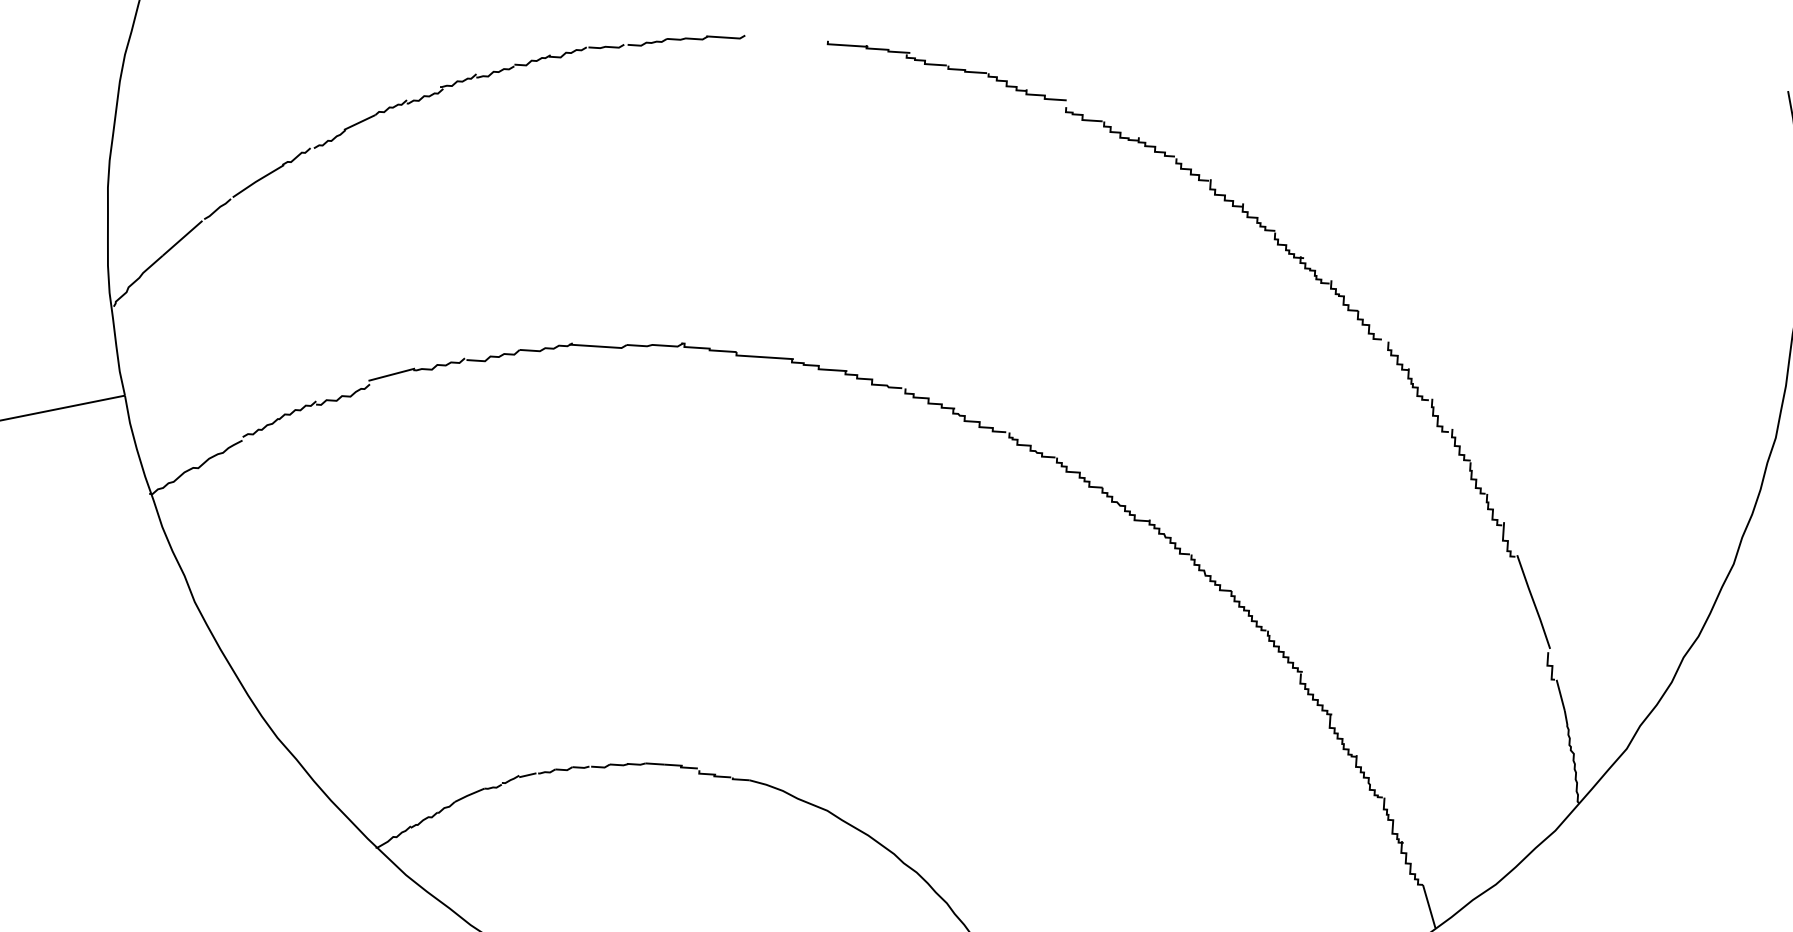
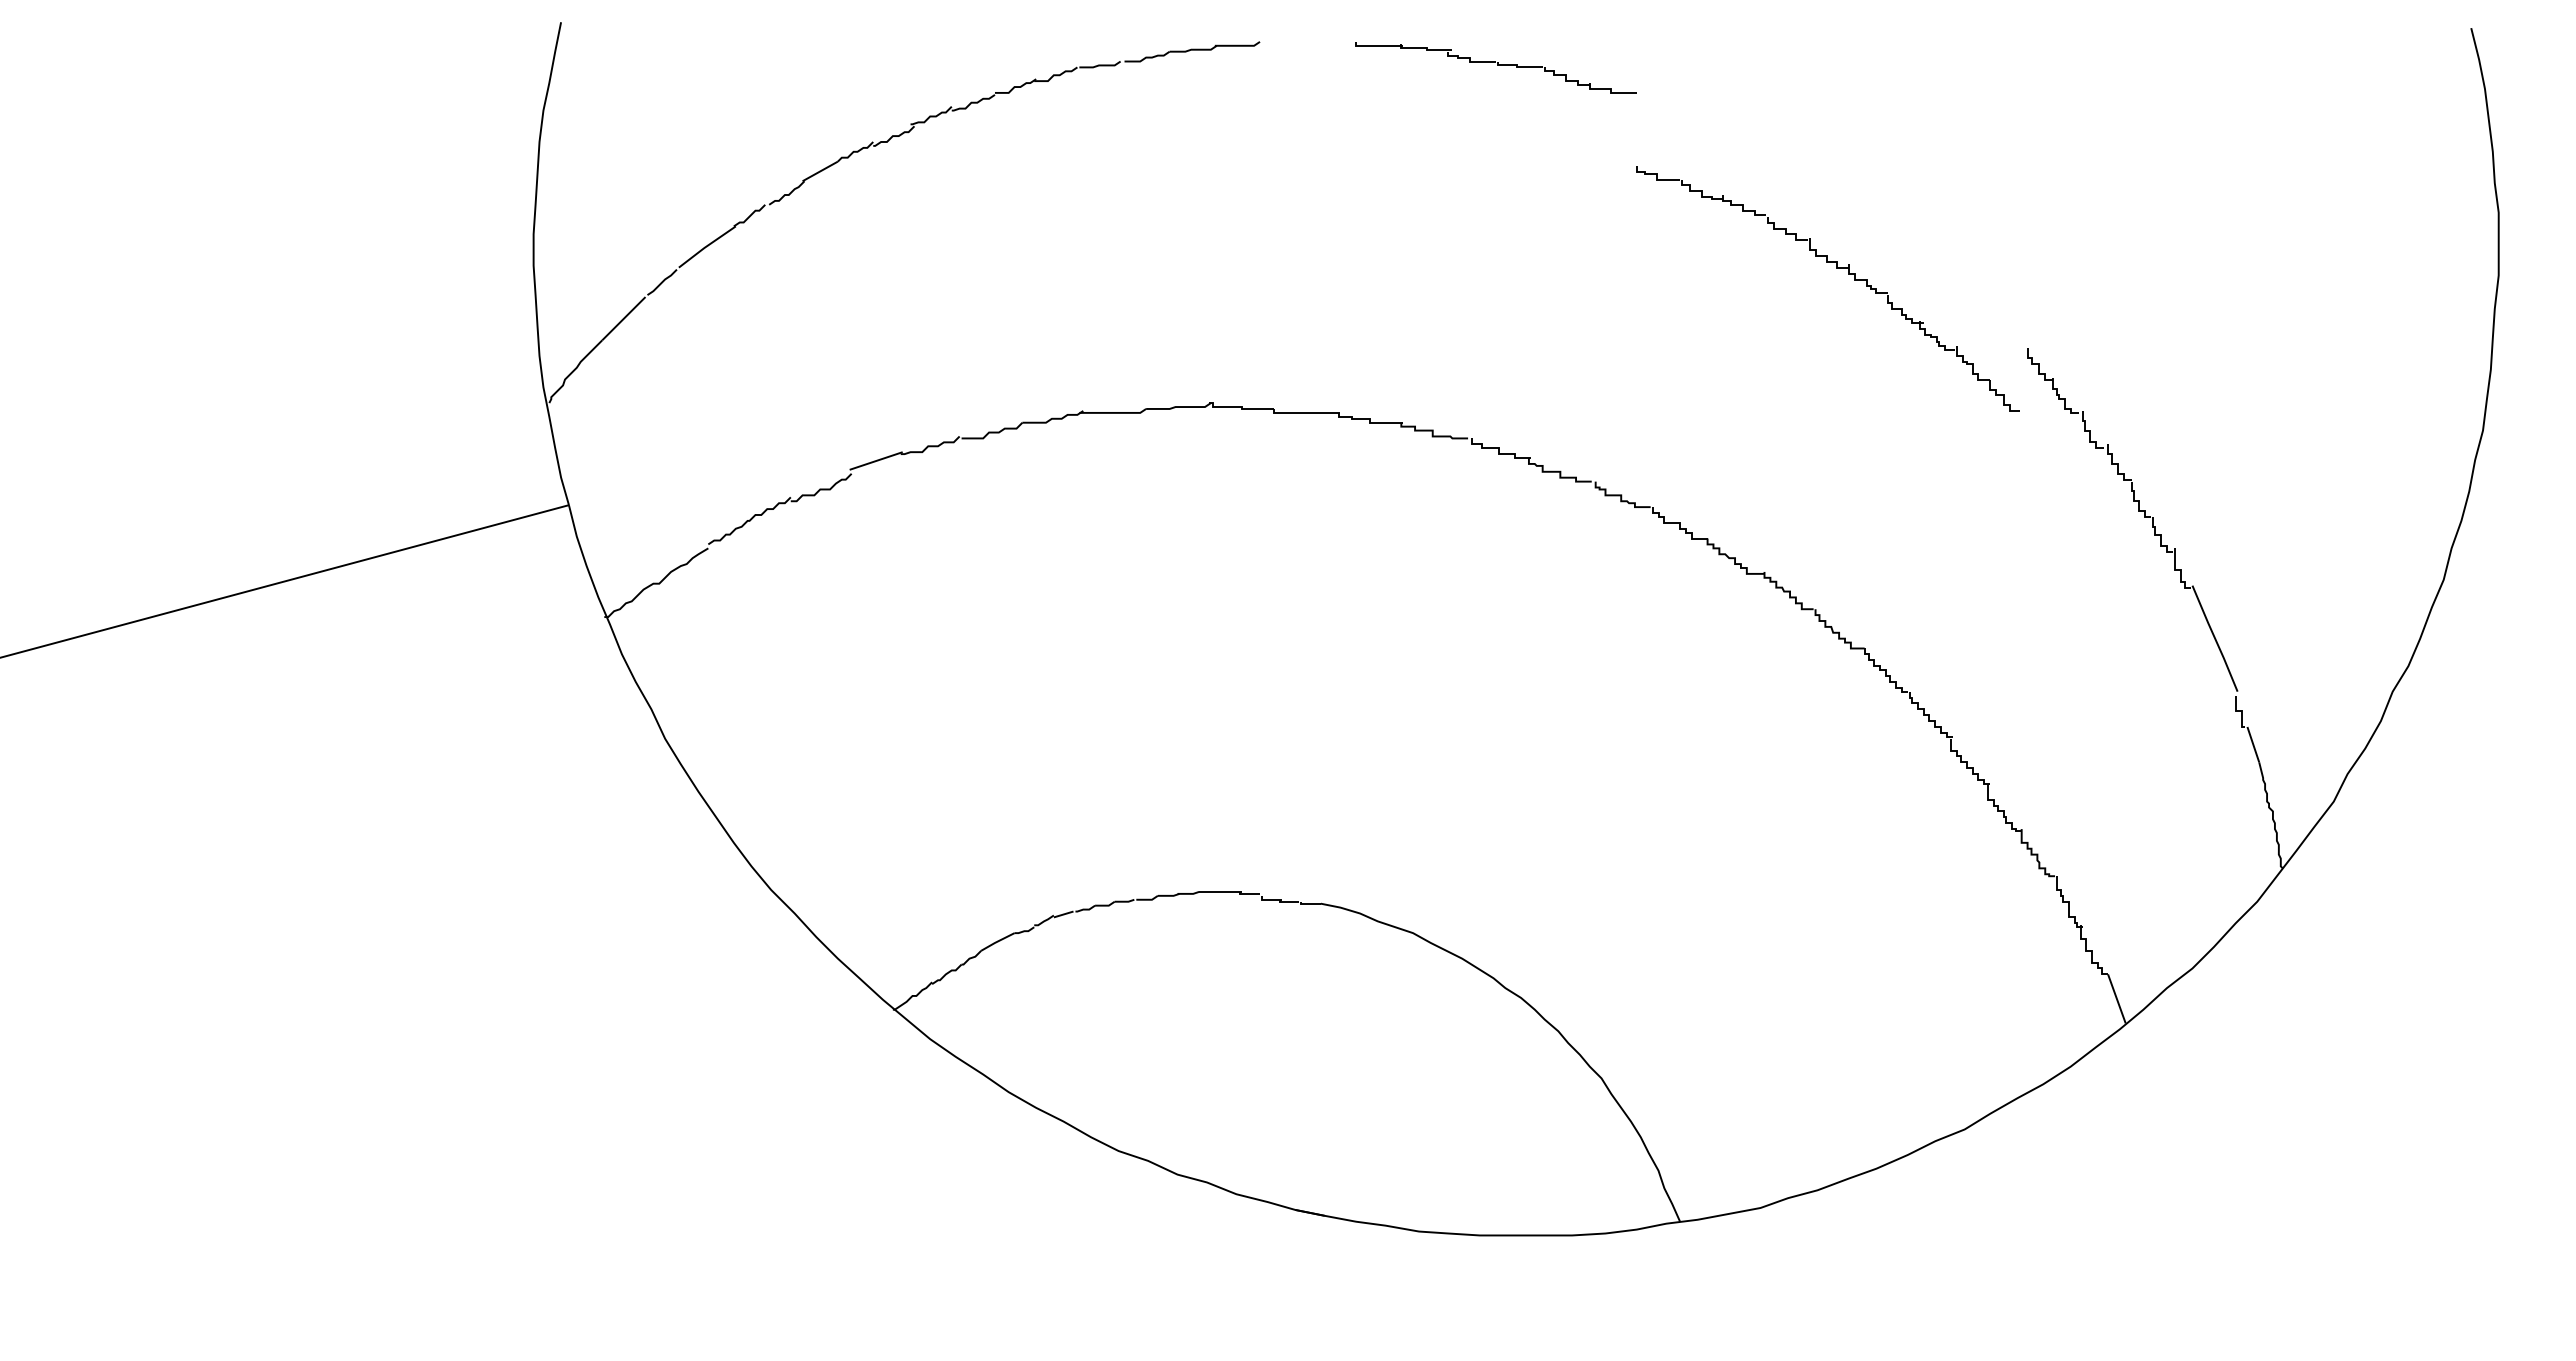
part: (1232, 206) -> (1836, 268), moved

